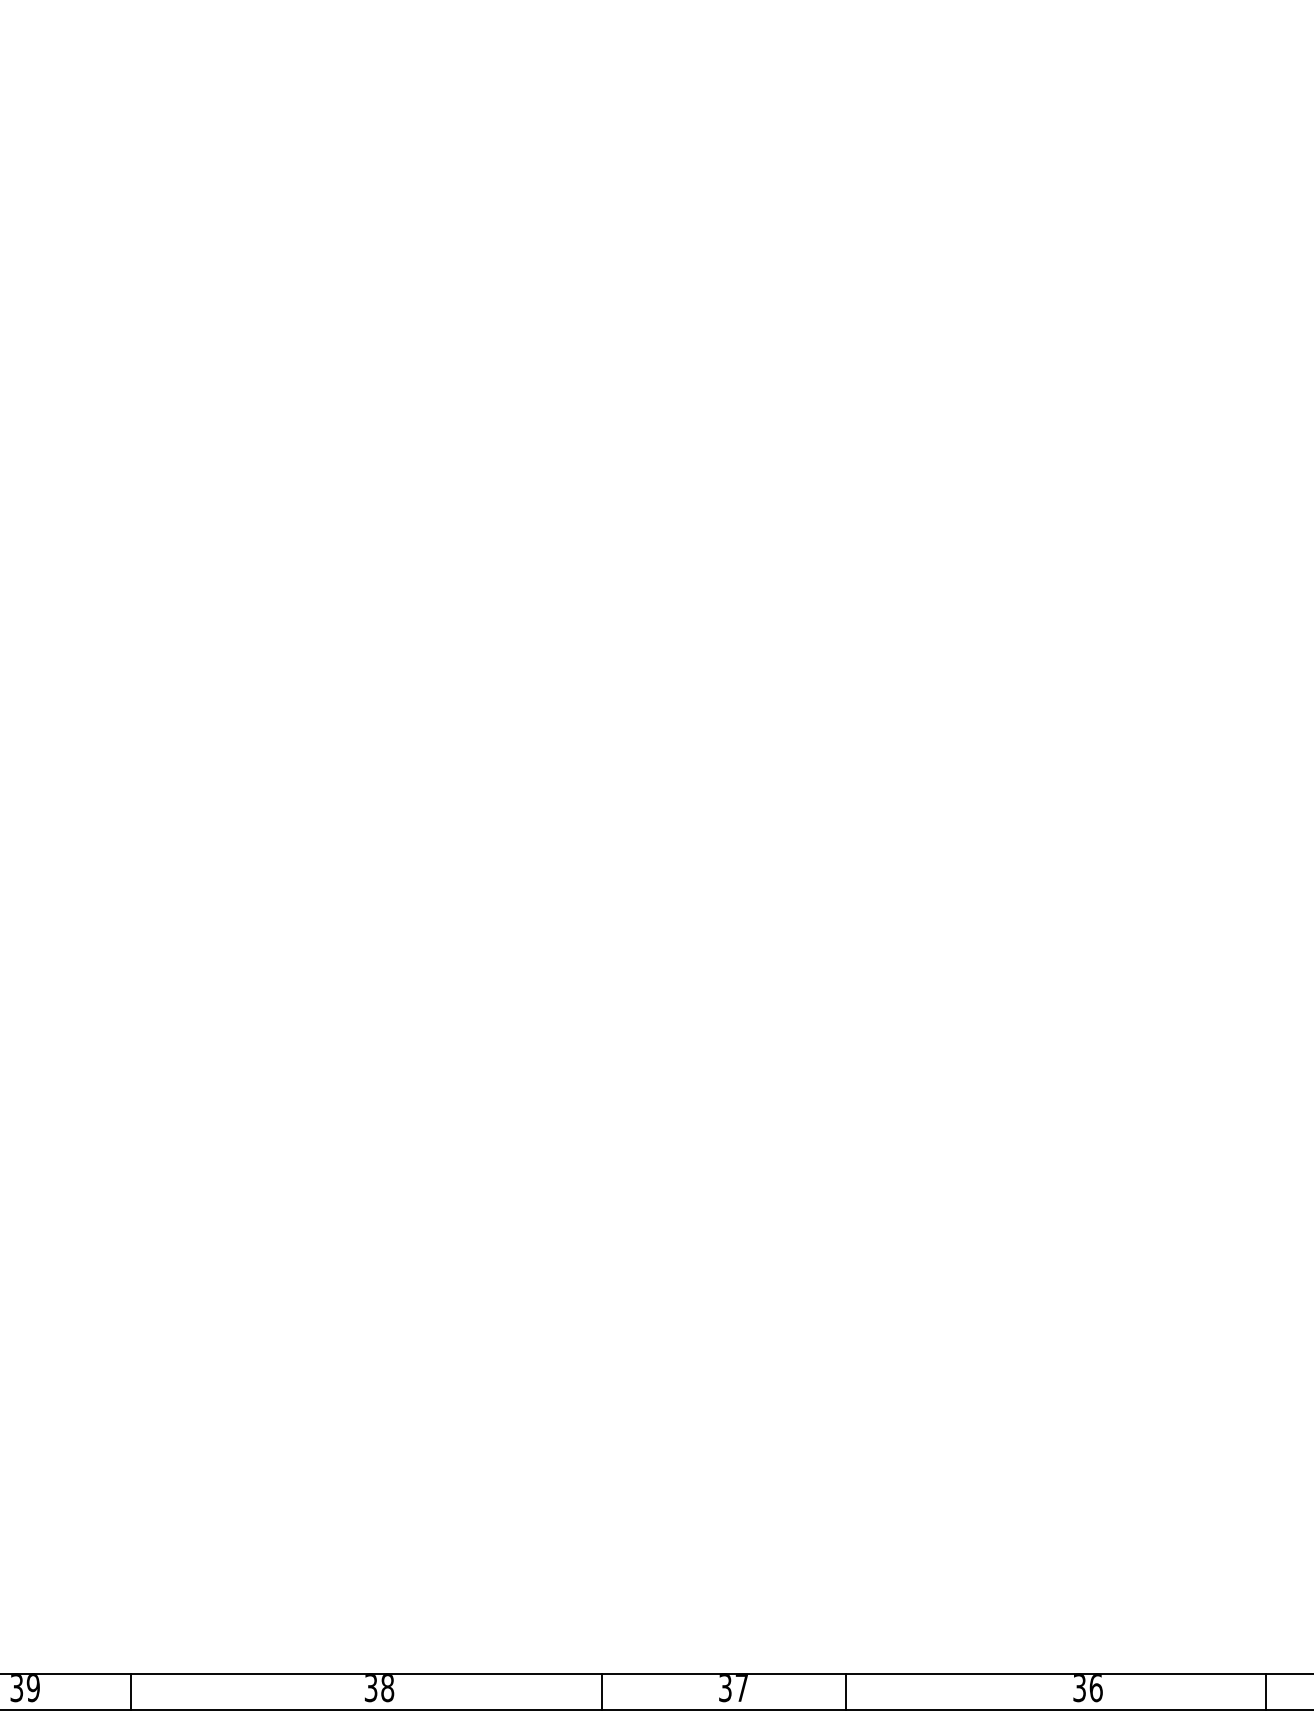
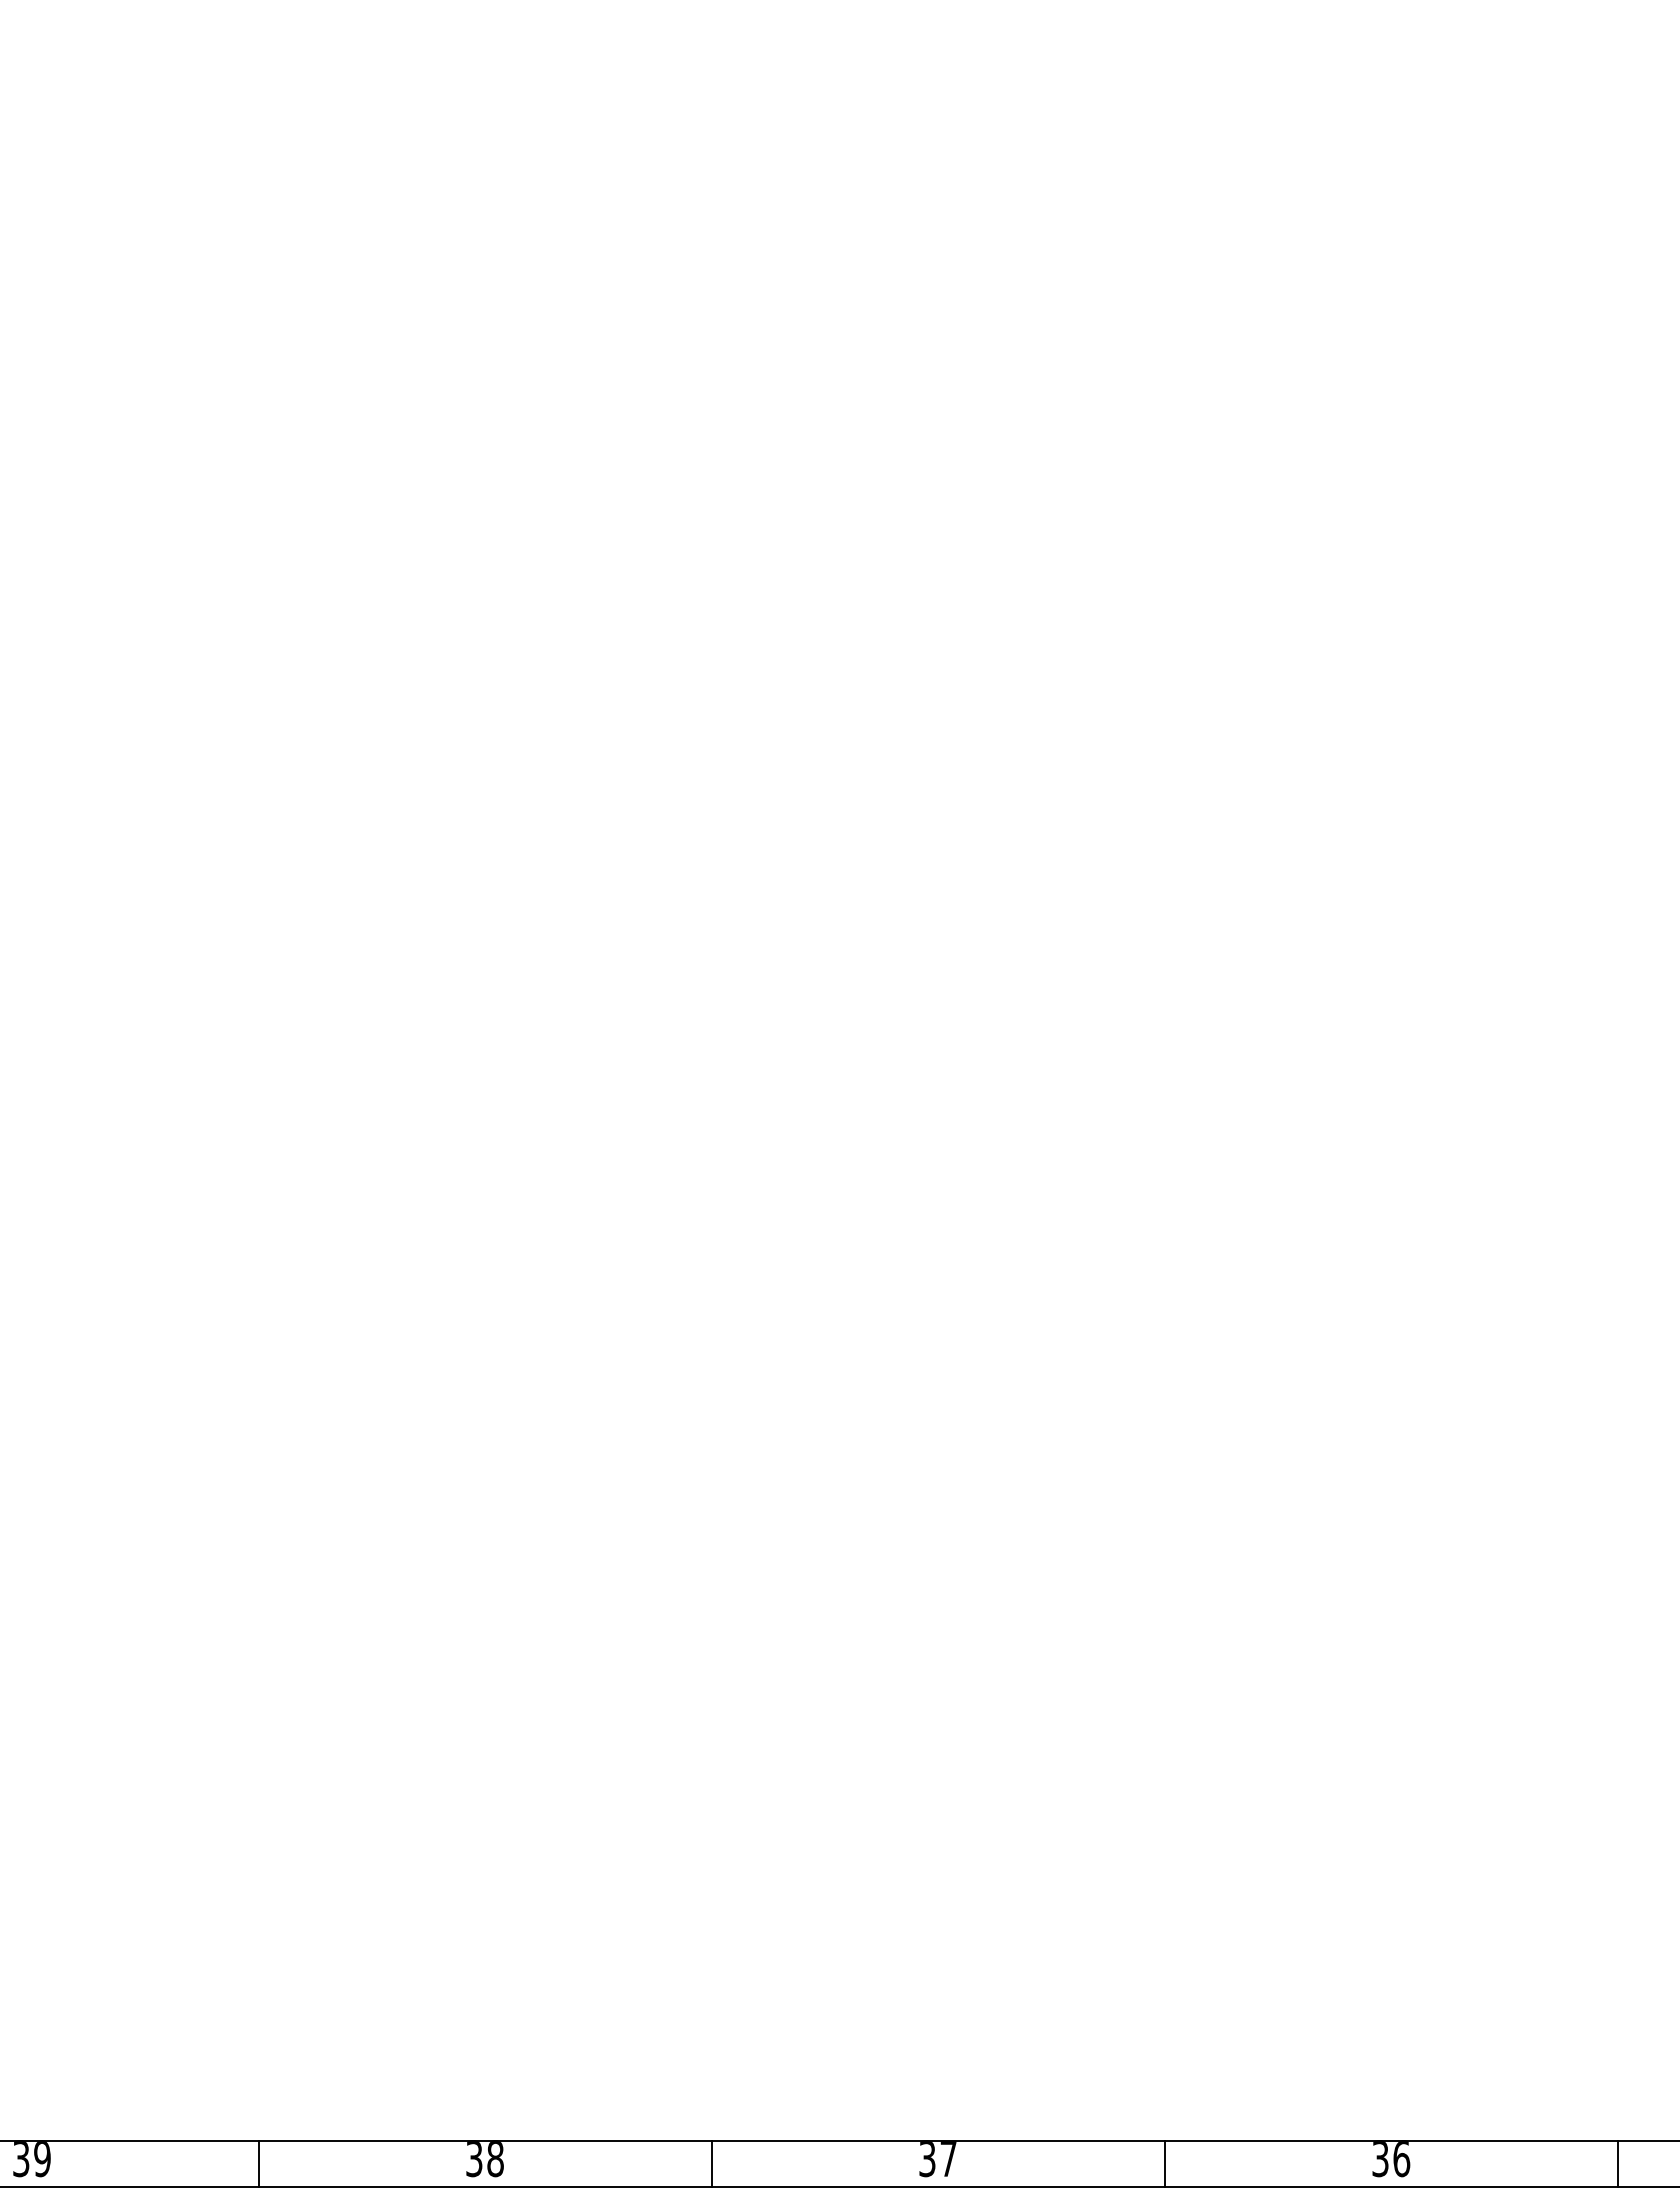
line: (131, 1691) -> (259, 2163), moved
line: (601, 1691) -> (712, 2163), moved
line: (845, 1691) -> (1165, 2163), moved

